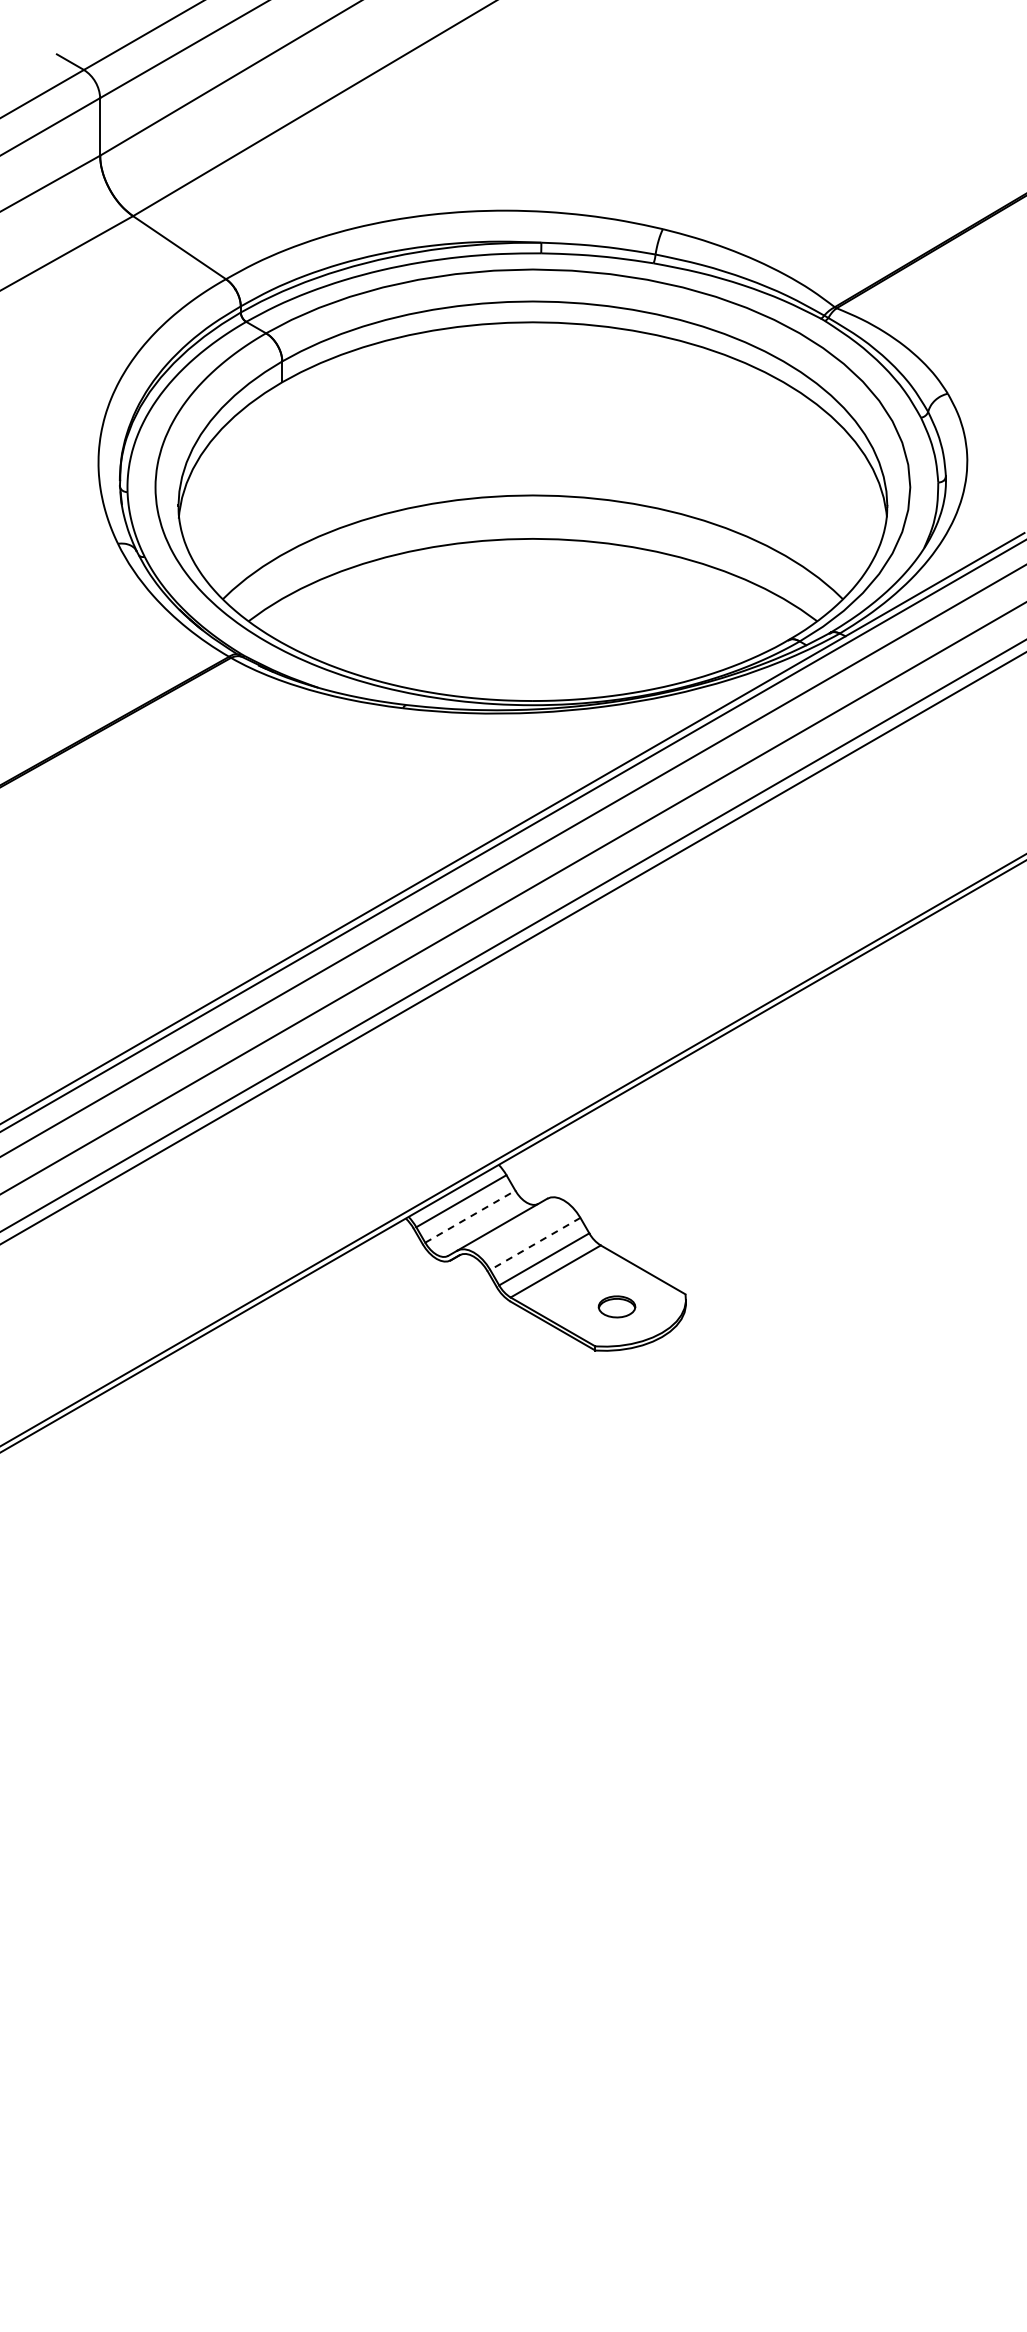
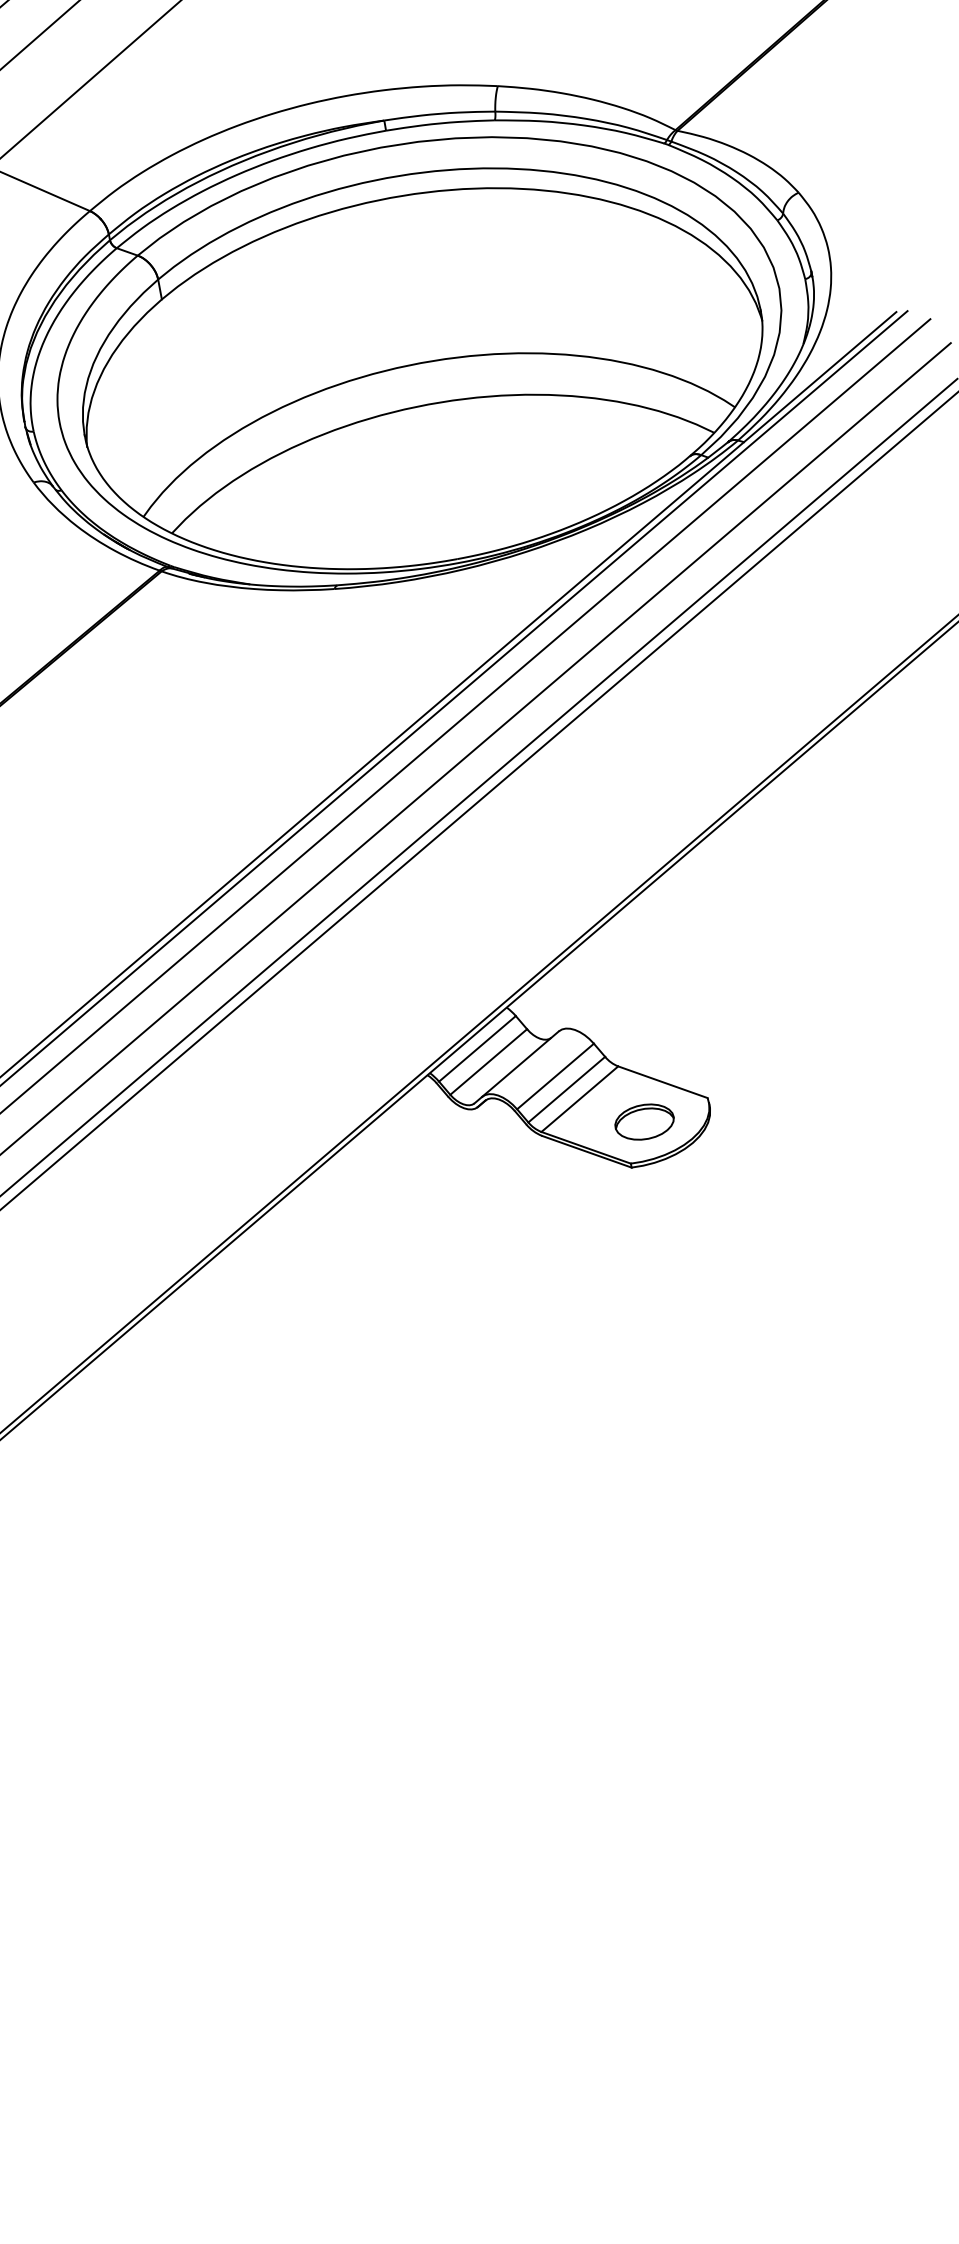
line: (470, 1216) -> (488, 1061), dashed -> solid
line: (534, 1244) -> (554, 1077), dashed -> solid
part: (616, 1306) -> (643, 1121), size x1.67

